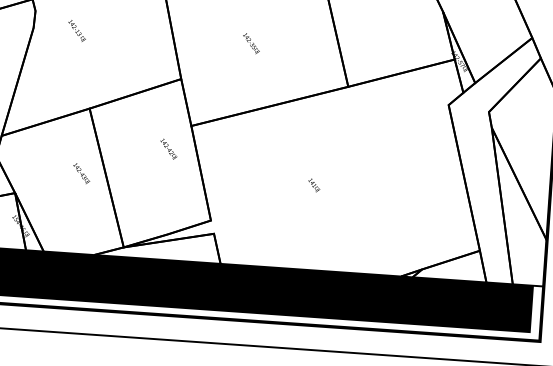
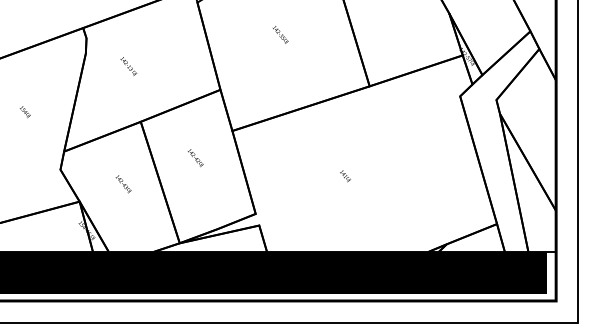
text: (76, 30) -> (128, 66), moved
text: (251, 43) -> (280, 34), moved
text: (168, 149) -> (195, 158), moved
text: (81, 173) -> (123, 184), moved

